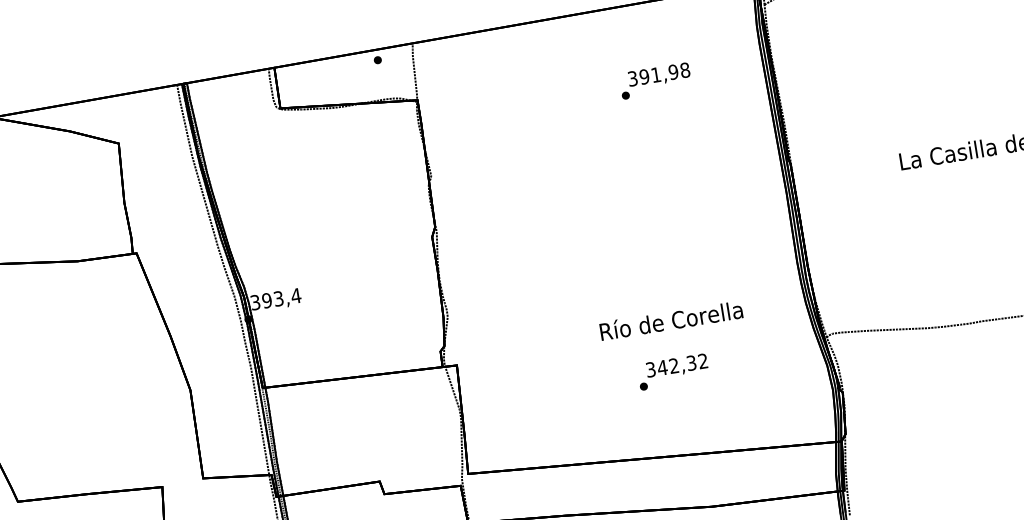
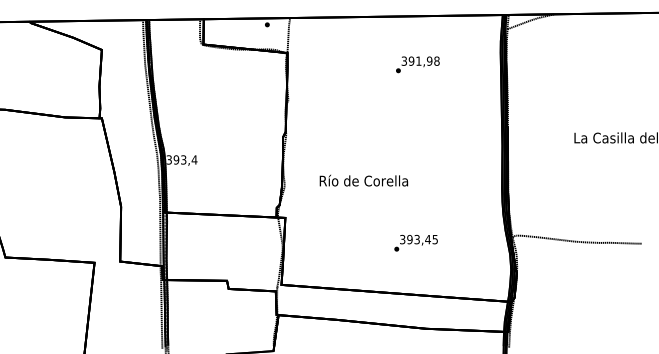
text: (654, 80) -> (417, 64), moved
text: (670, 320) -> (363, 180), moved
text: (682, 364) -> (422, 239), 342,32 -> 393,45

